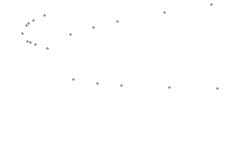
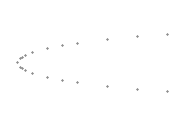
part: (33, 32) -> (24, 62), moved

